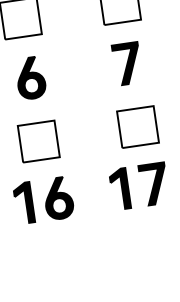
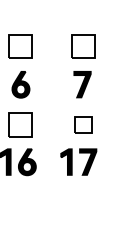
part: (138, 126) -> (83, 124), size x0.7

